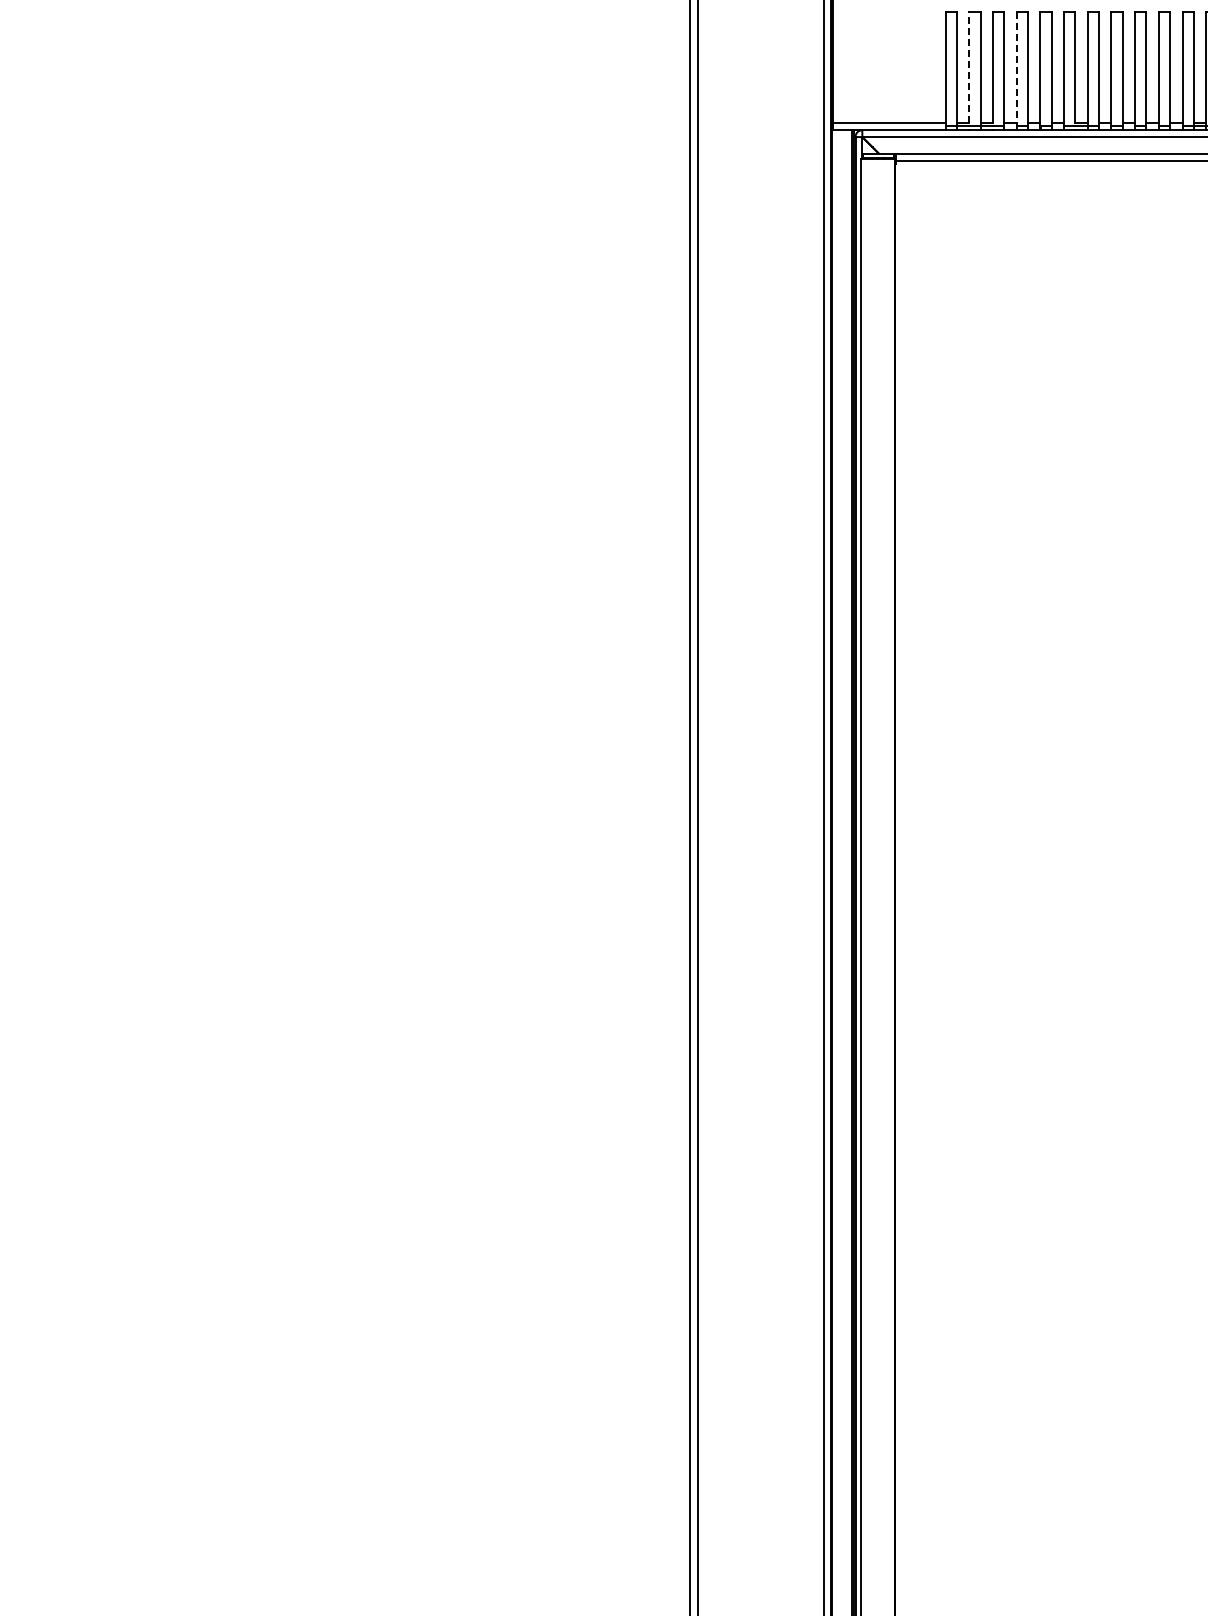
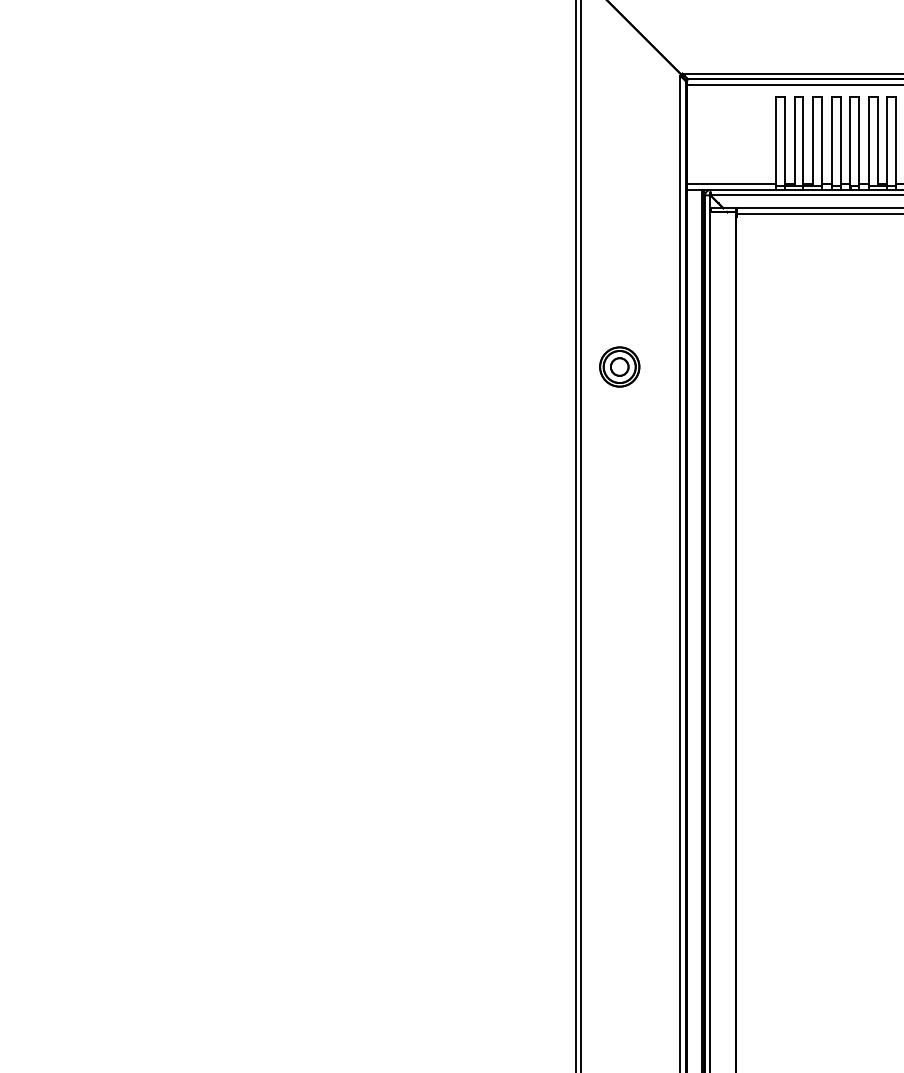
line: (969, 67) -> (794, 140), dashed -> solid
line: (1016, 67) -> (831, 140), dashed -> solid
part: (746, 355) -> (619, 366), added

